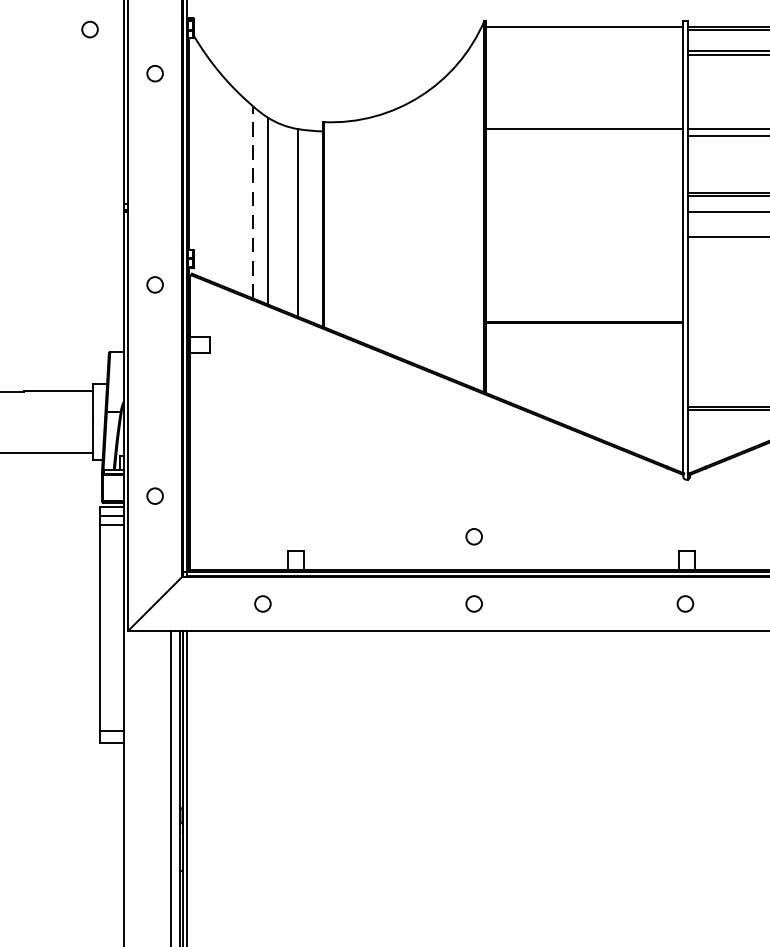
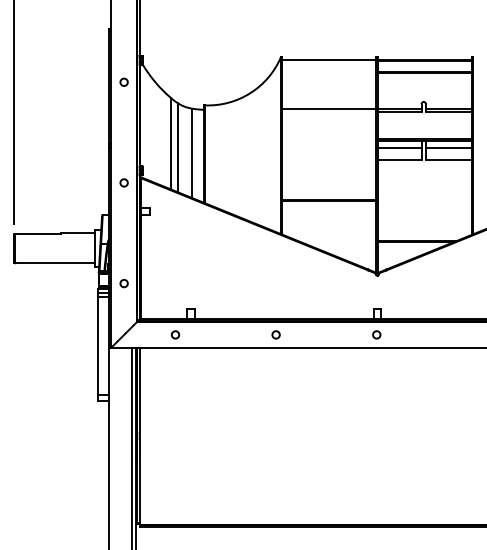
circle: (88, 27) -> (92, 60), removed
line: (252, 202) -> (170, 143), dashed -> solid
circle: (472, 535) -> (275, 302), removed

